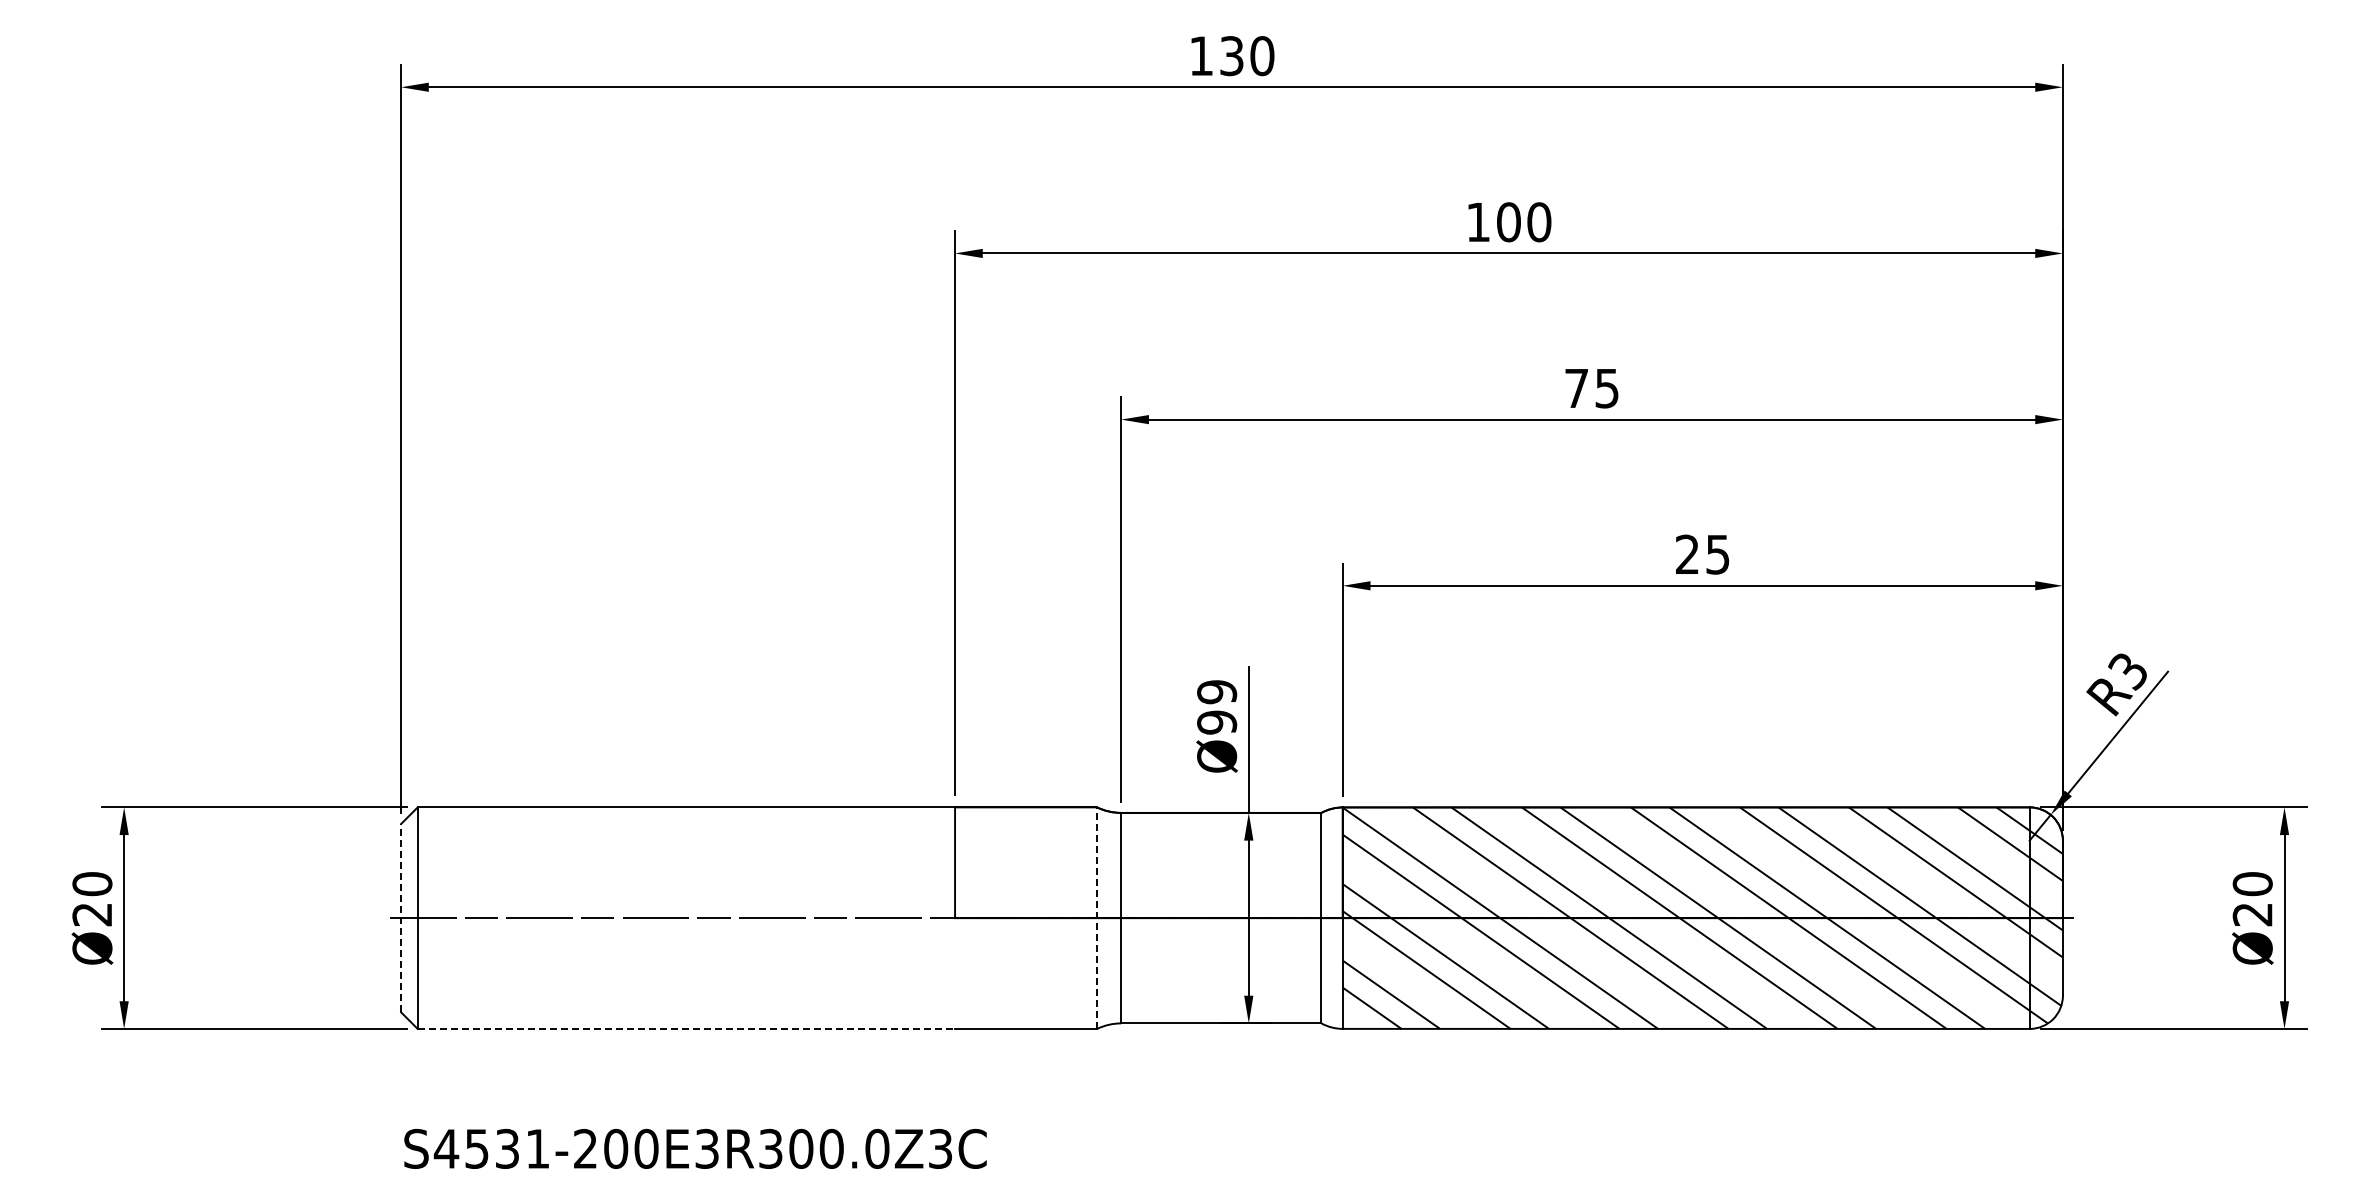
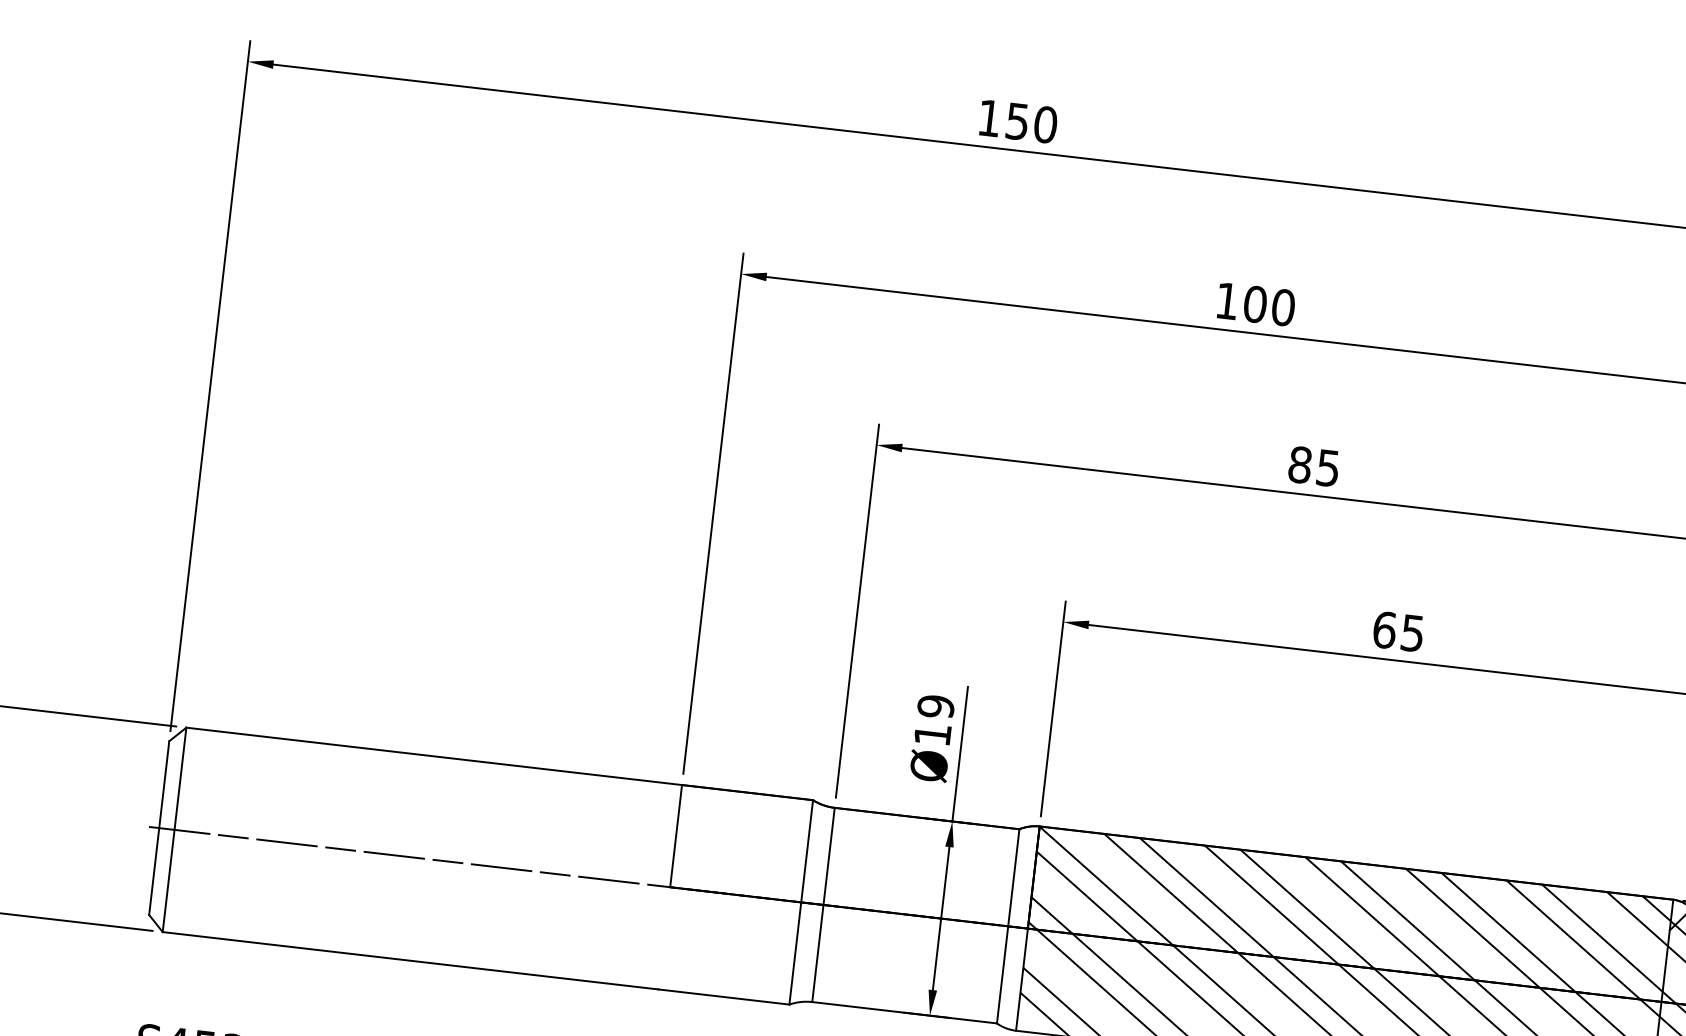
text: (1232, 55) -> (1018, 121), 130 -> 150
text: (1576, 388) -> (1299, 464), 75 -> 85
text: (1687, 554) -> (1384, 629), 25 -> 65
text: (1217, 722) -> (933, 734), Ø99 -> Ø19
line: (401, 917) -> (159, 827), dashed -> solid
line: (1097, 918) -> (801, 902), dashed -> solid
line: (686, 1028) -> (410, 960), dashed -> solid

